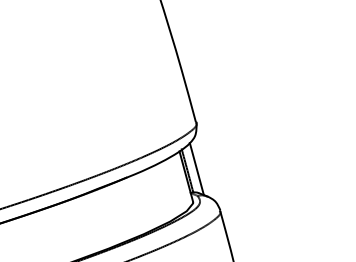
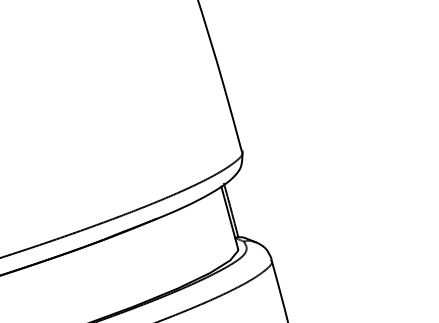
line: (196, 169) -> (242, 208), removed

